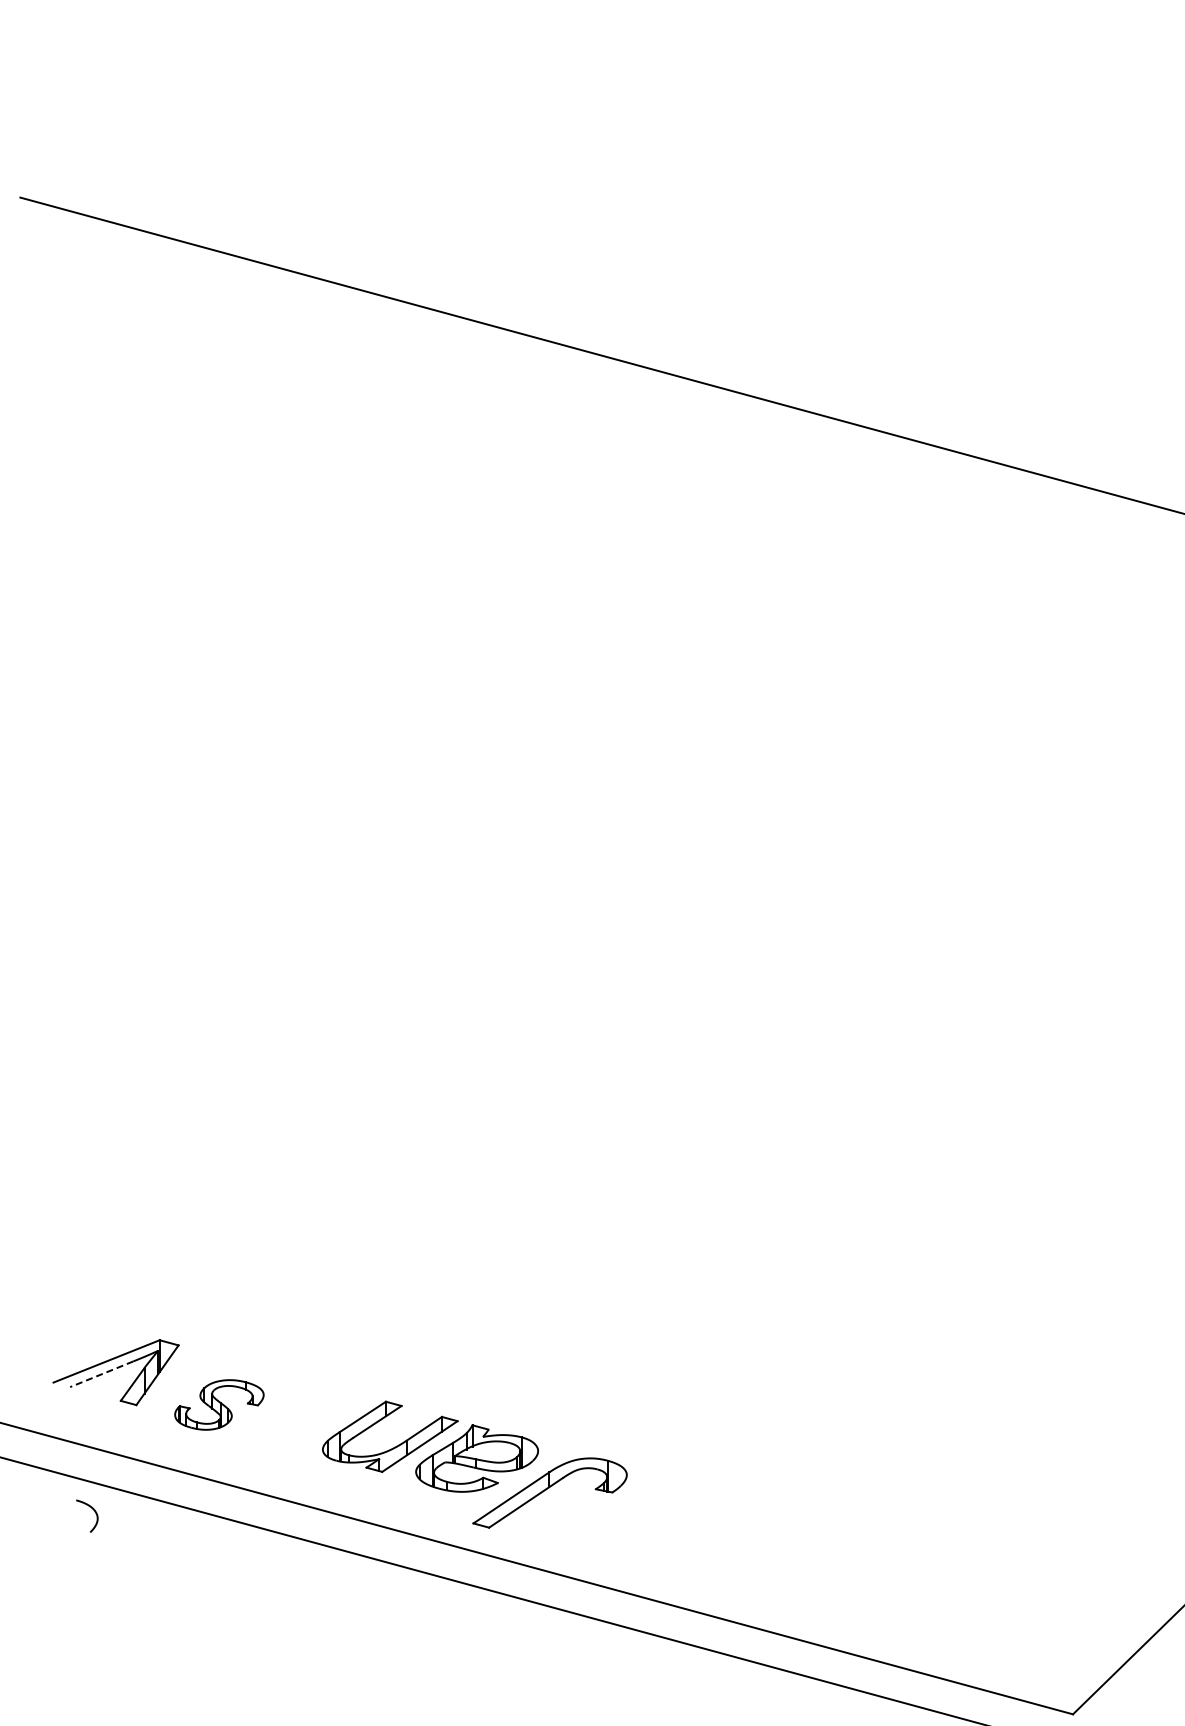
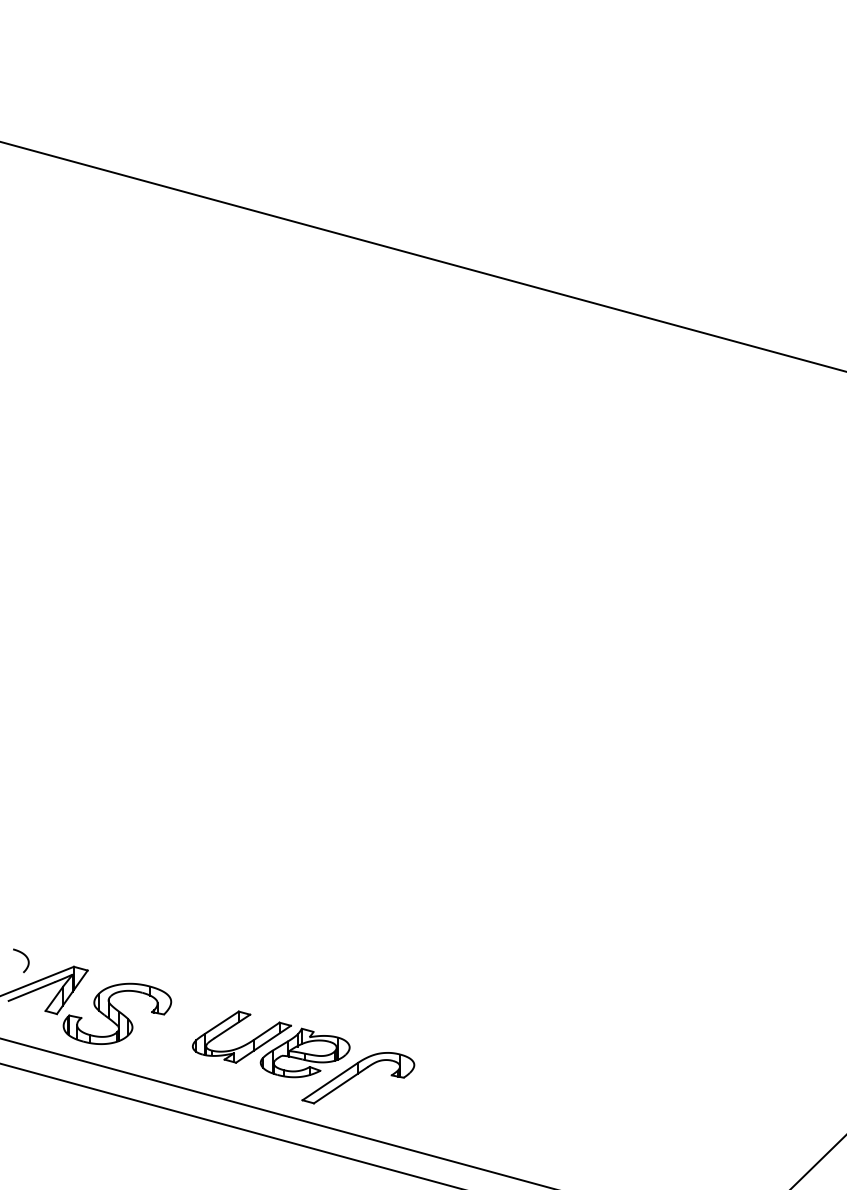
line: (101, 1374) -> (31, 991), dashed -> solid
part: (219, 1404) -> (117, 1013), size x1.67
curve: (94, 1512) -> (26, 958), moved

